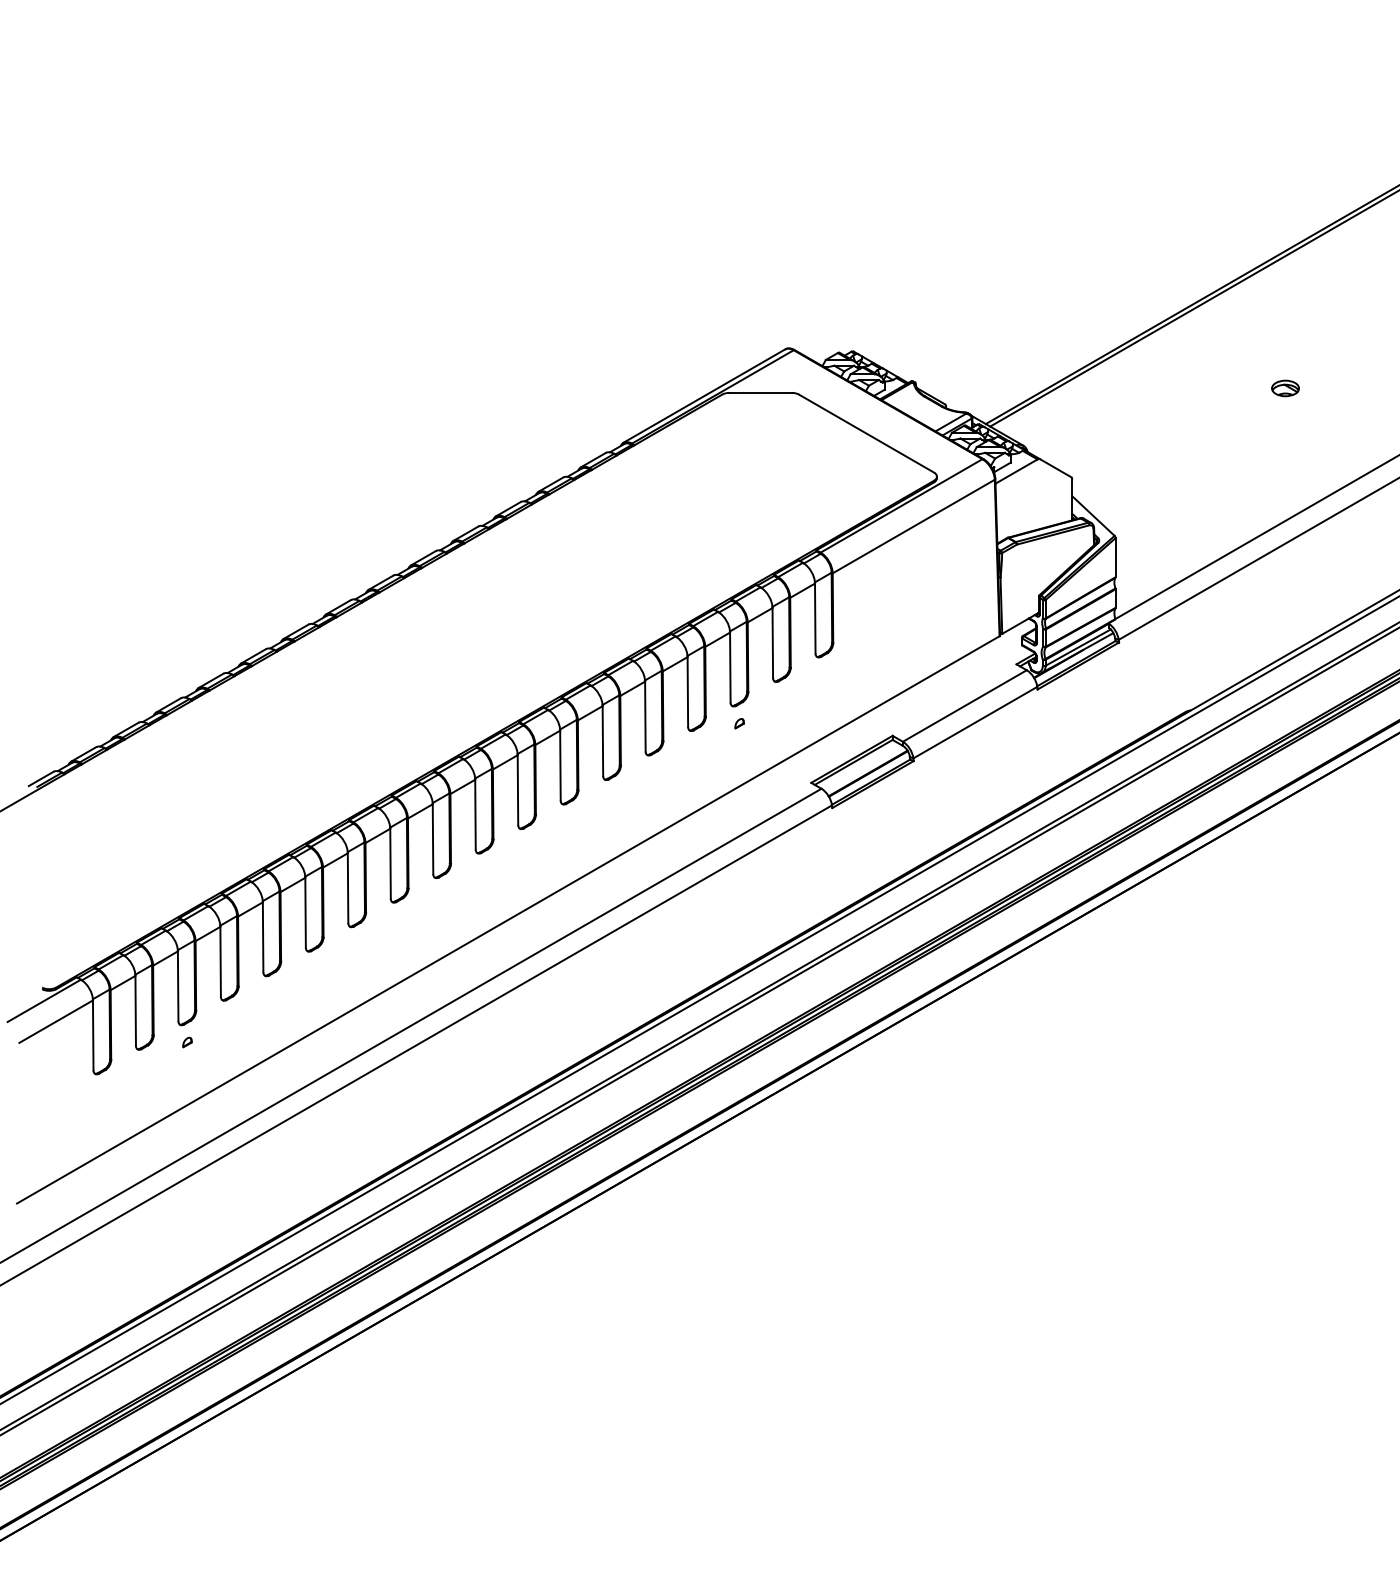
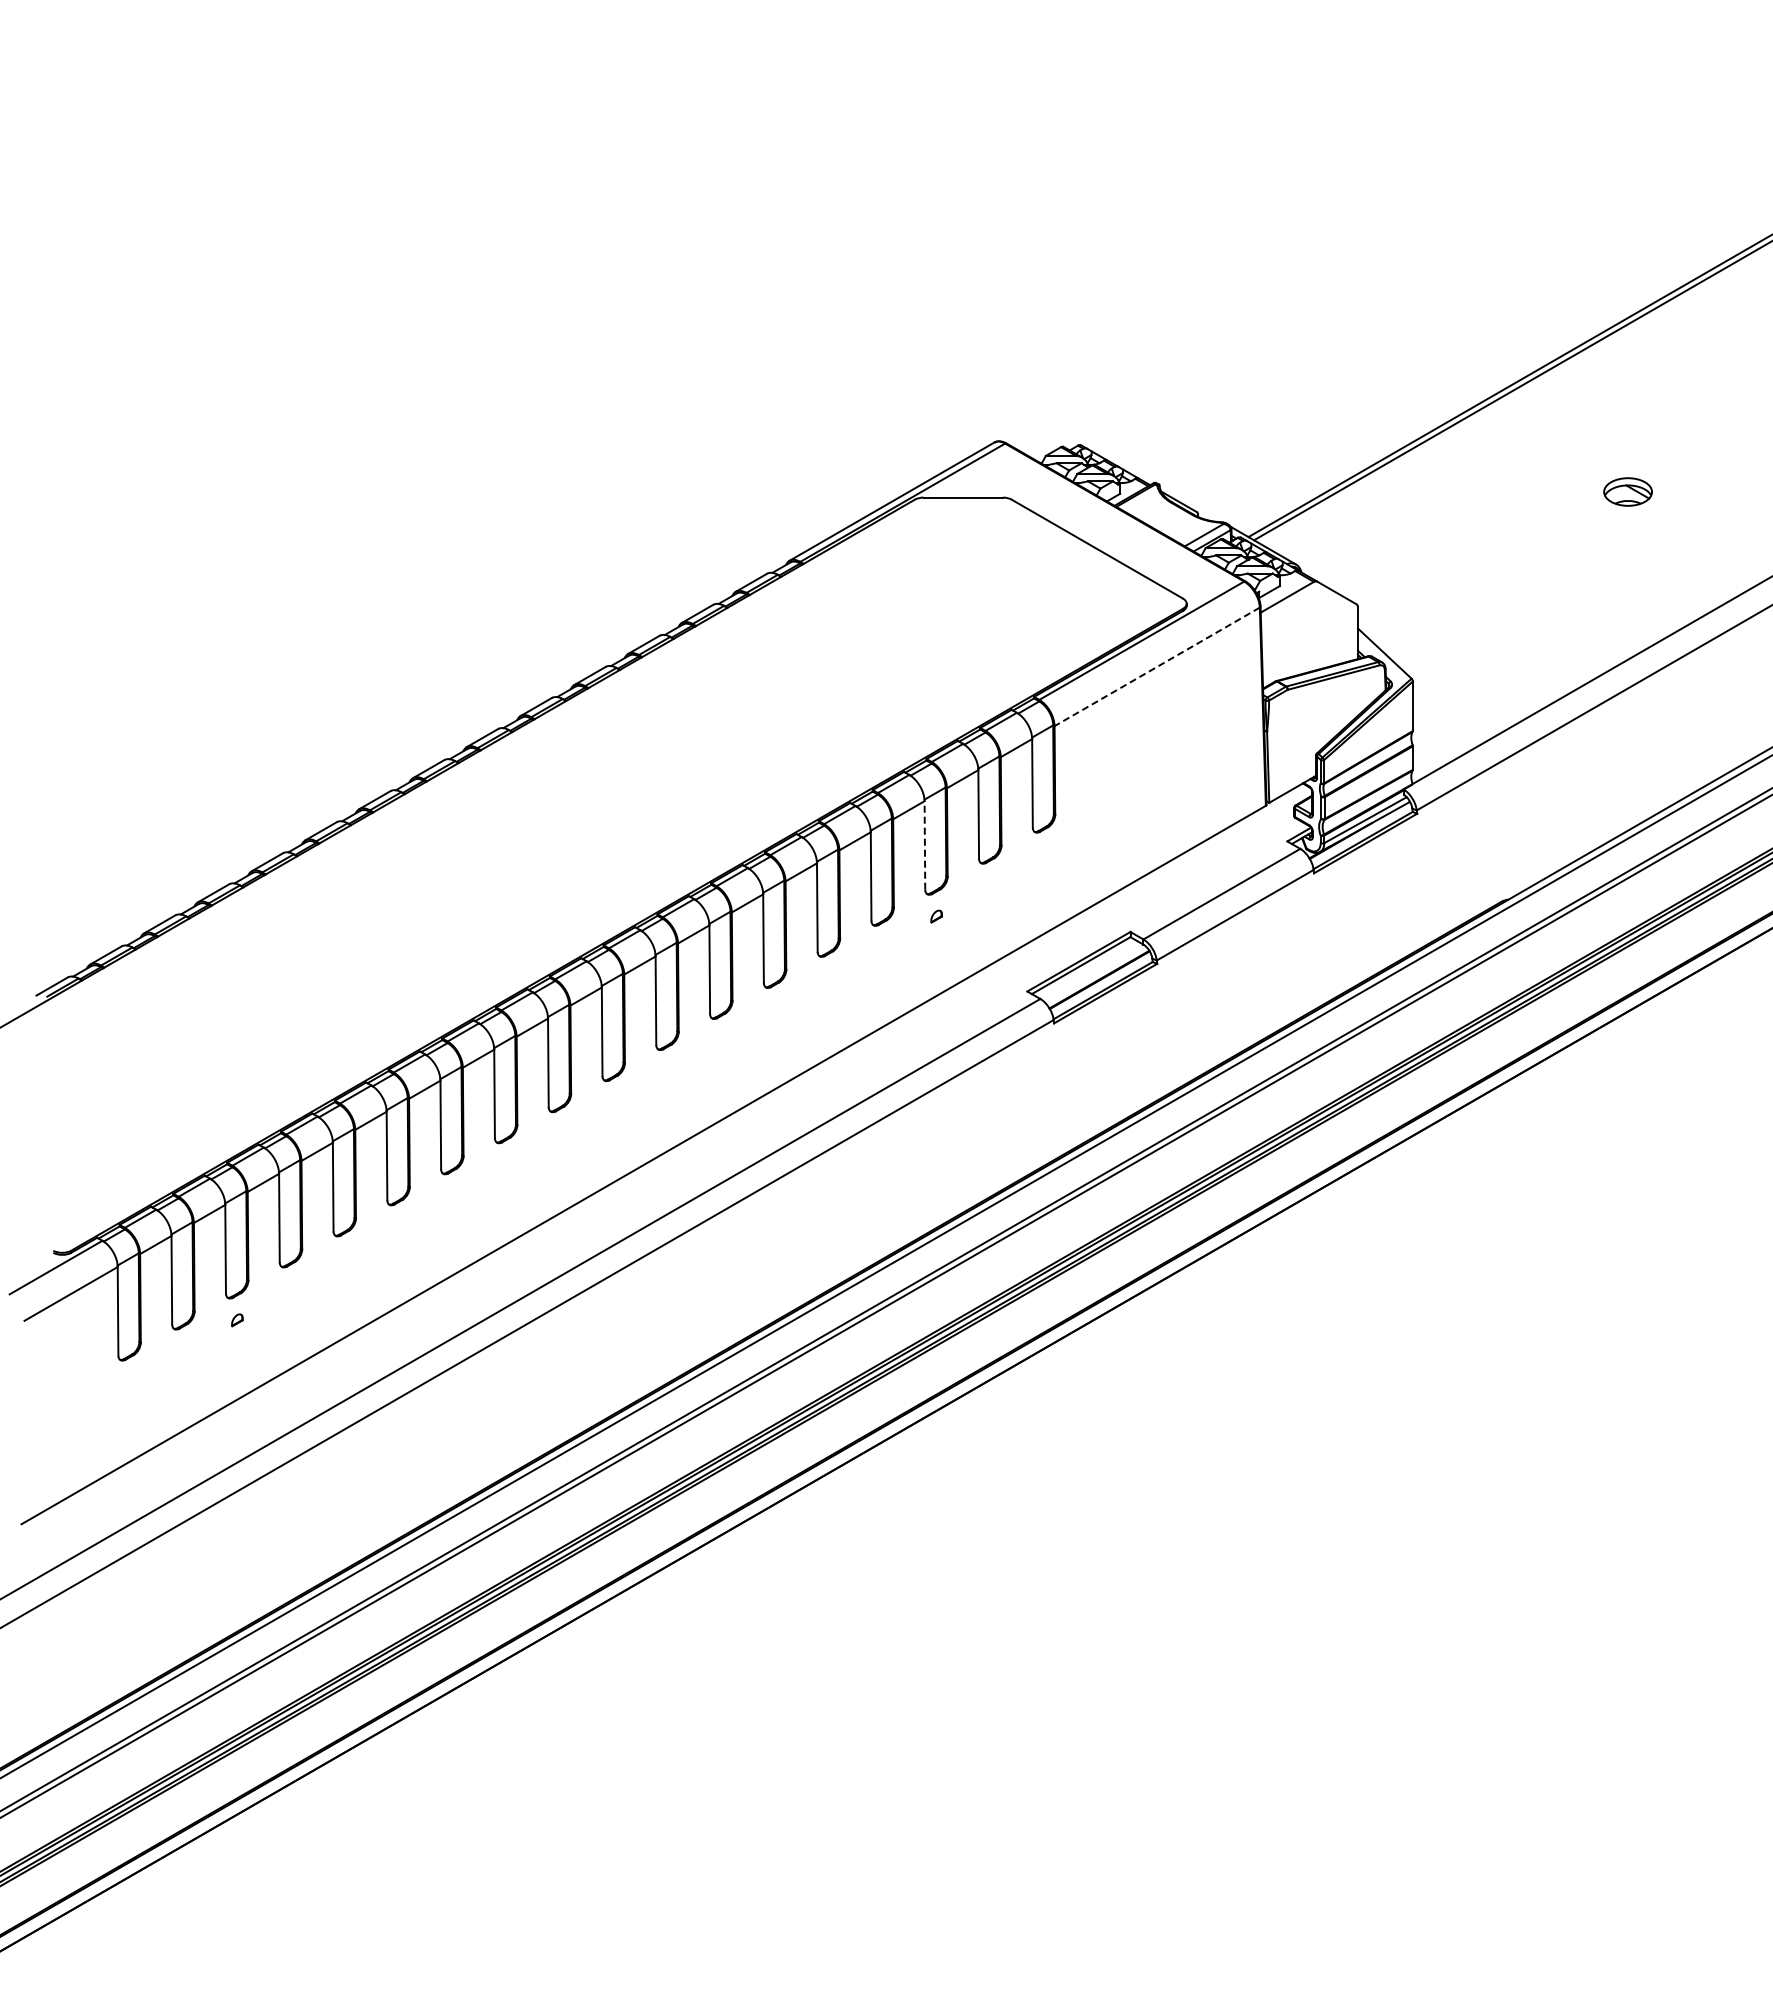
part: (1285, 388) -> (1627, 491), size x1.4
line: (913, 527) -> (1156, 667), solid -> dashed
line: (730, 666) -> (924, 844), solid -> dashed

